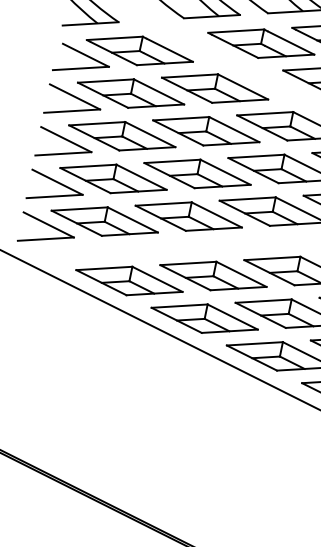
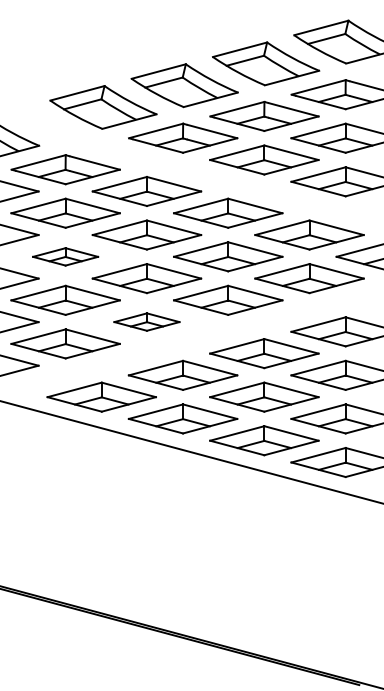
part: (122, 135) -> (65, 256), size x0.6
part: (188, 215) -> (146, 321), size x0.6

